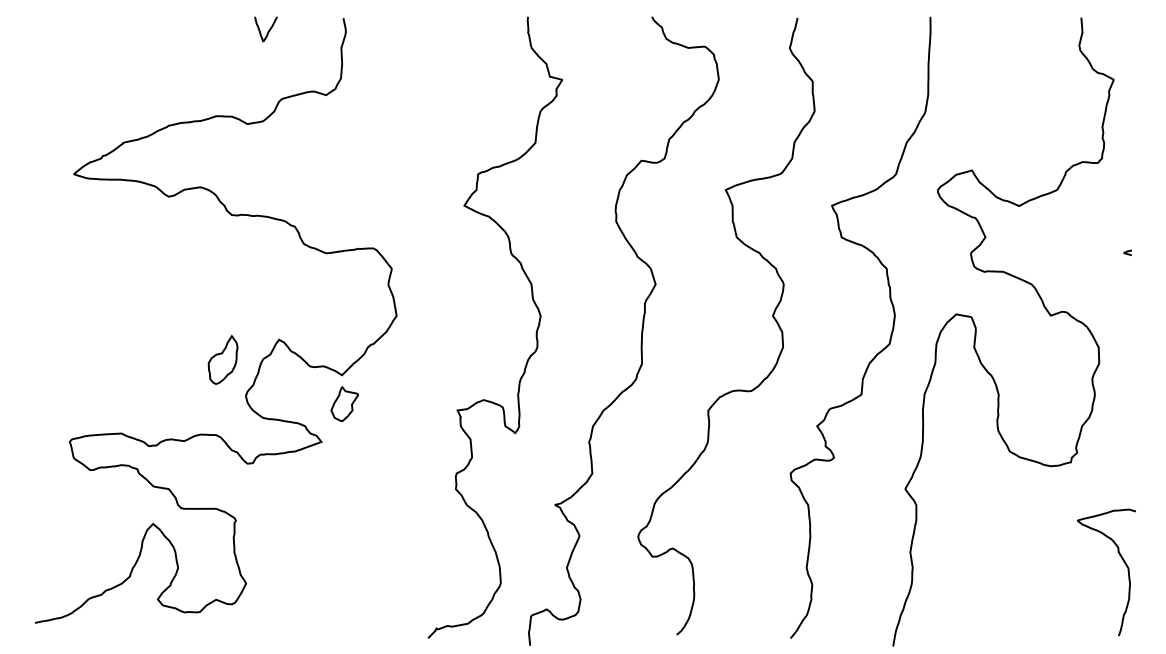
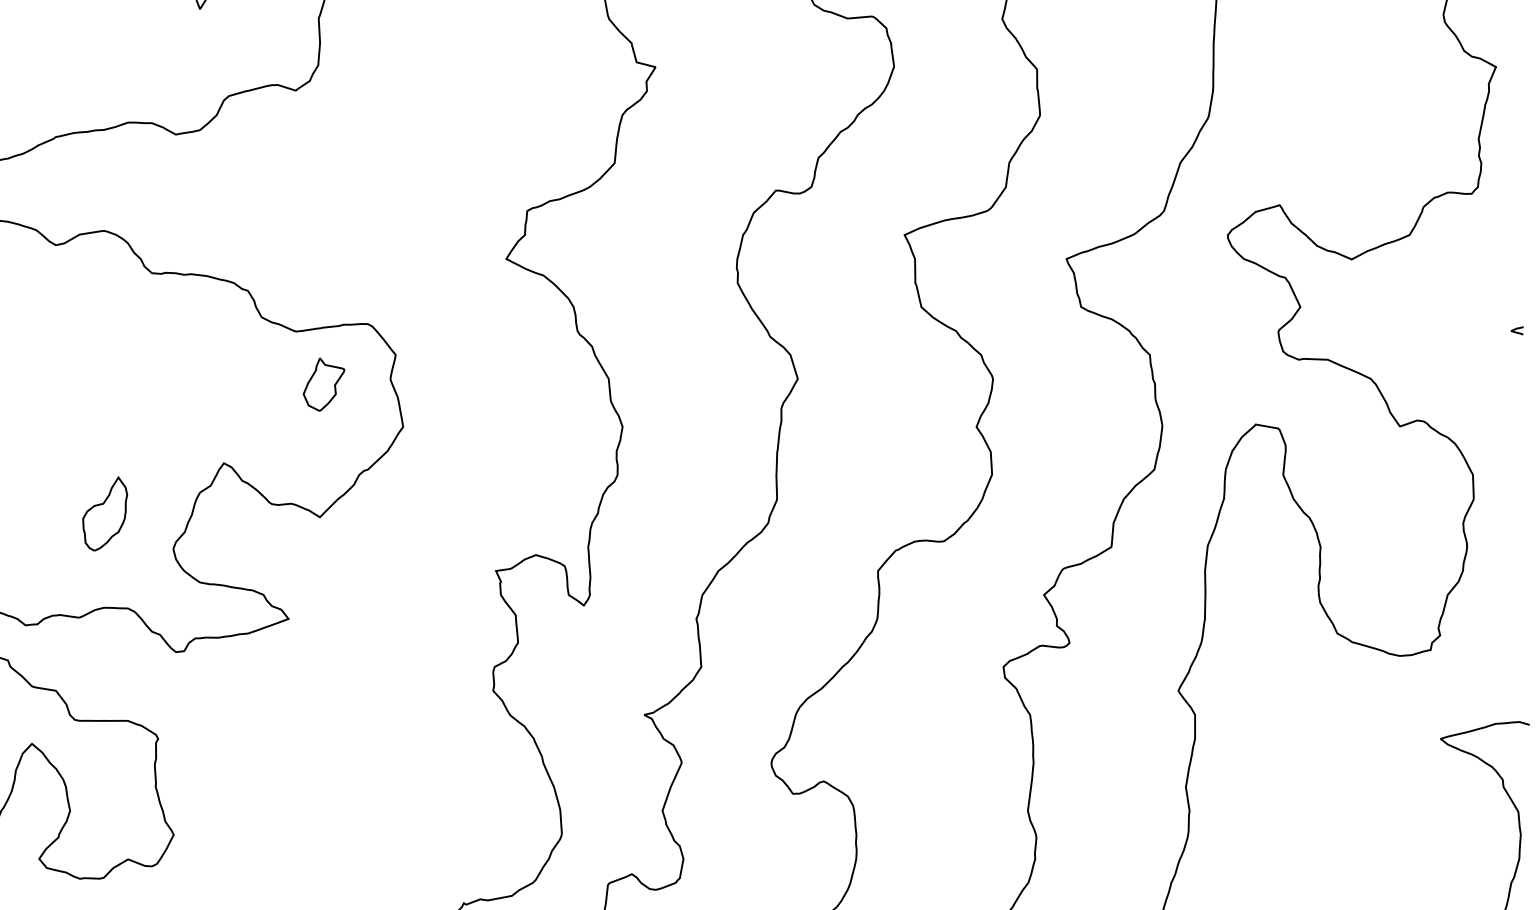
part: (222, 359) -> (104, 513), moved
part: (344, 404) -> (323, 385), moved

